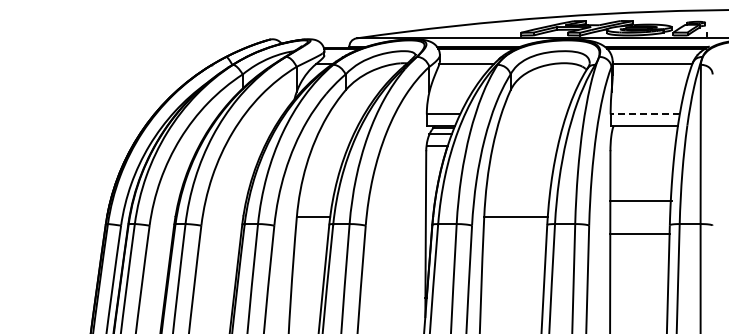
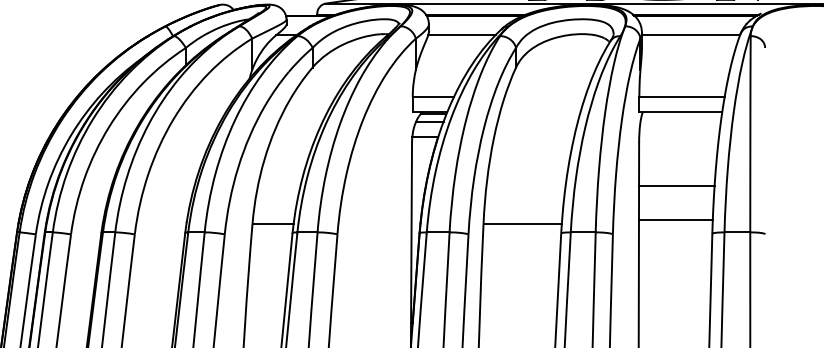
line: (645, 114) -> (682, 97), dashed -> solid
line: (640, 201) -> (676, 186), moved
line: (640, 234) -> (676, 220), moved

